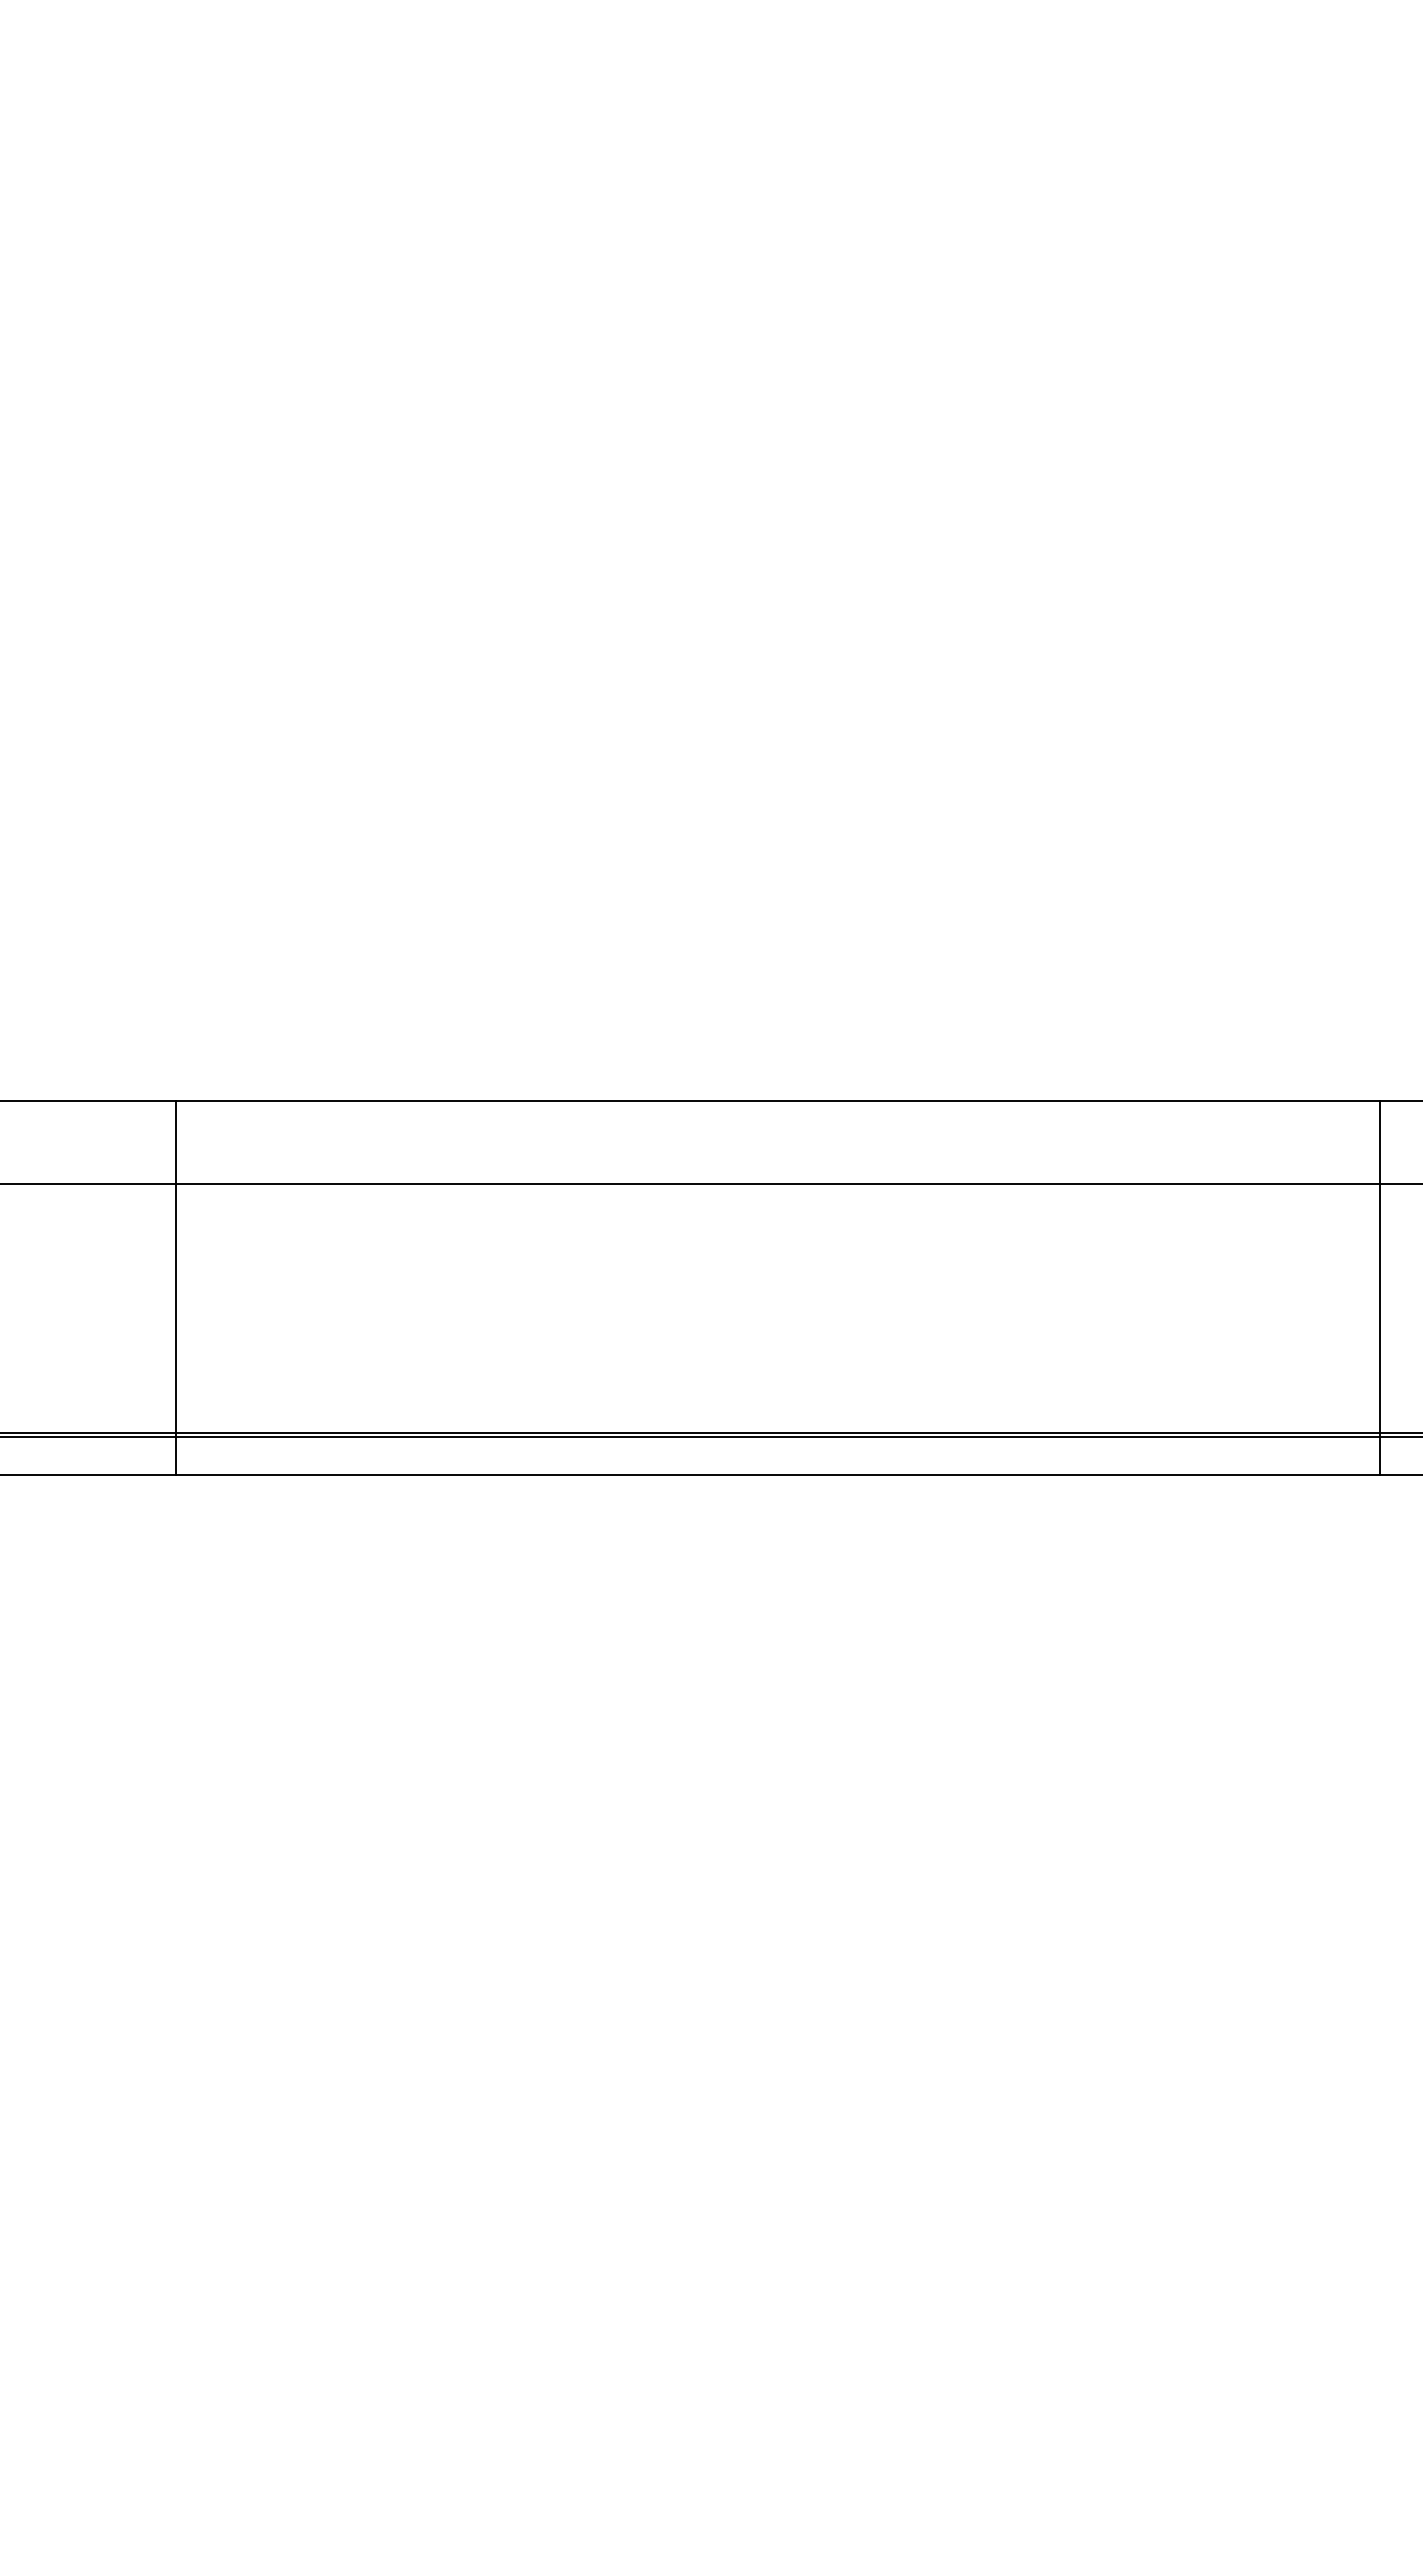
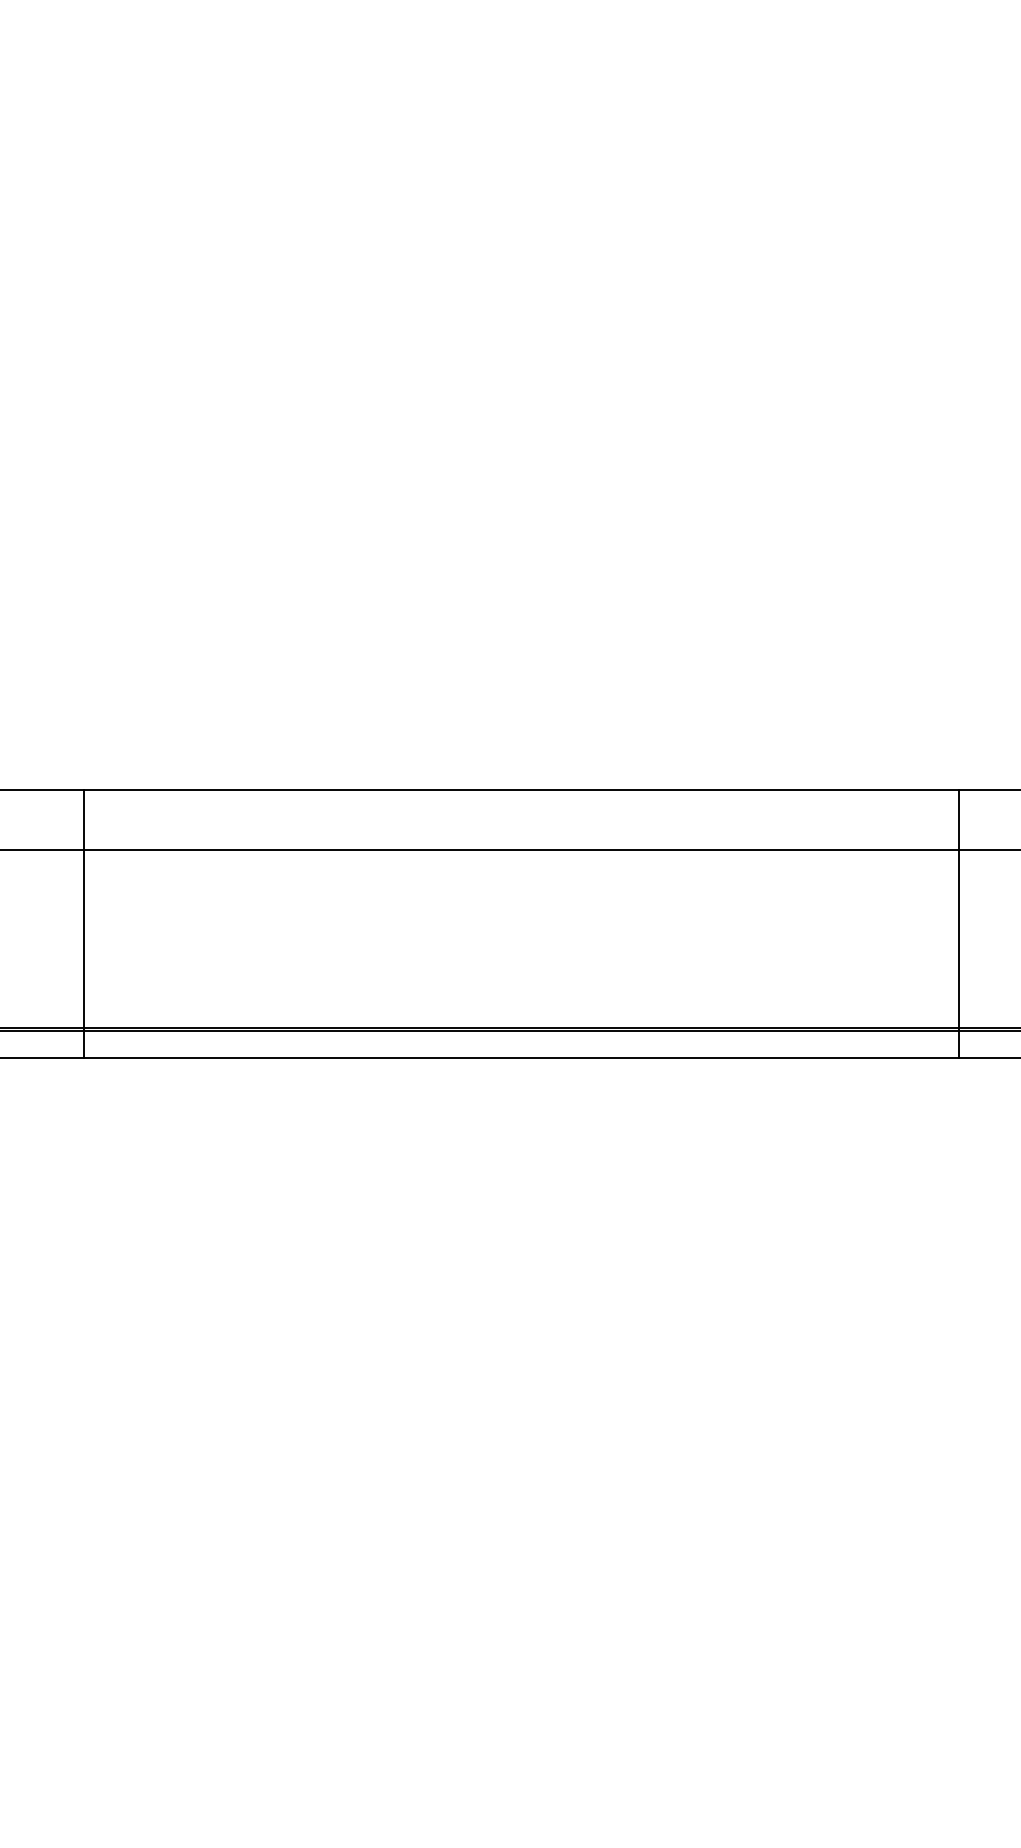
line: (176, 1287) -> (83, 923), moved
line: (1380, 1287) -> (959, 923), moved

